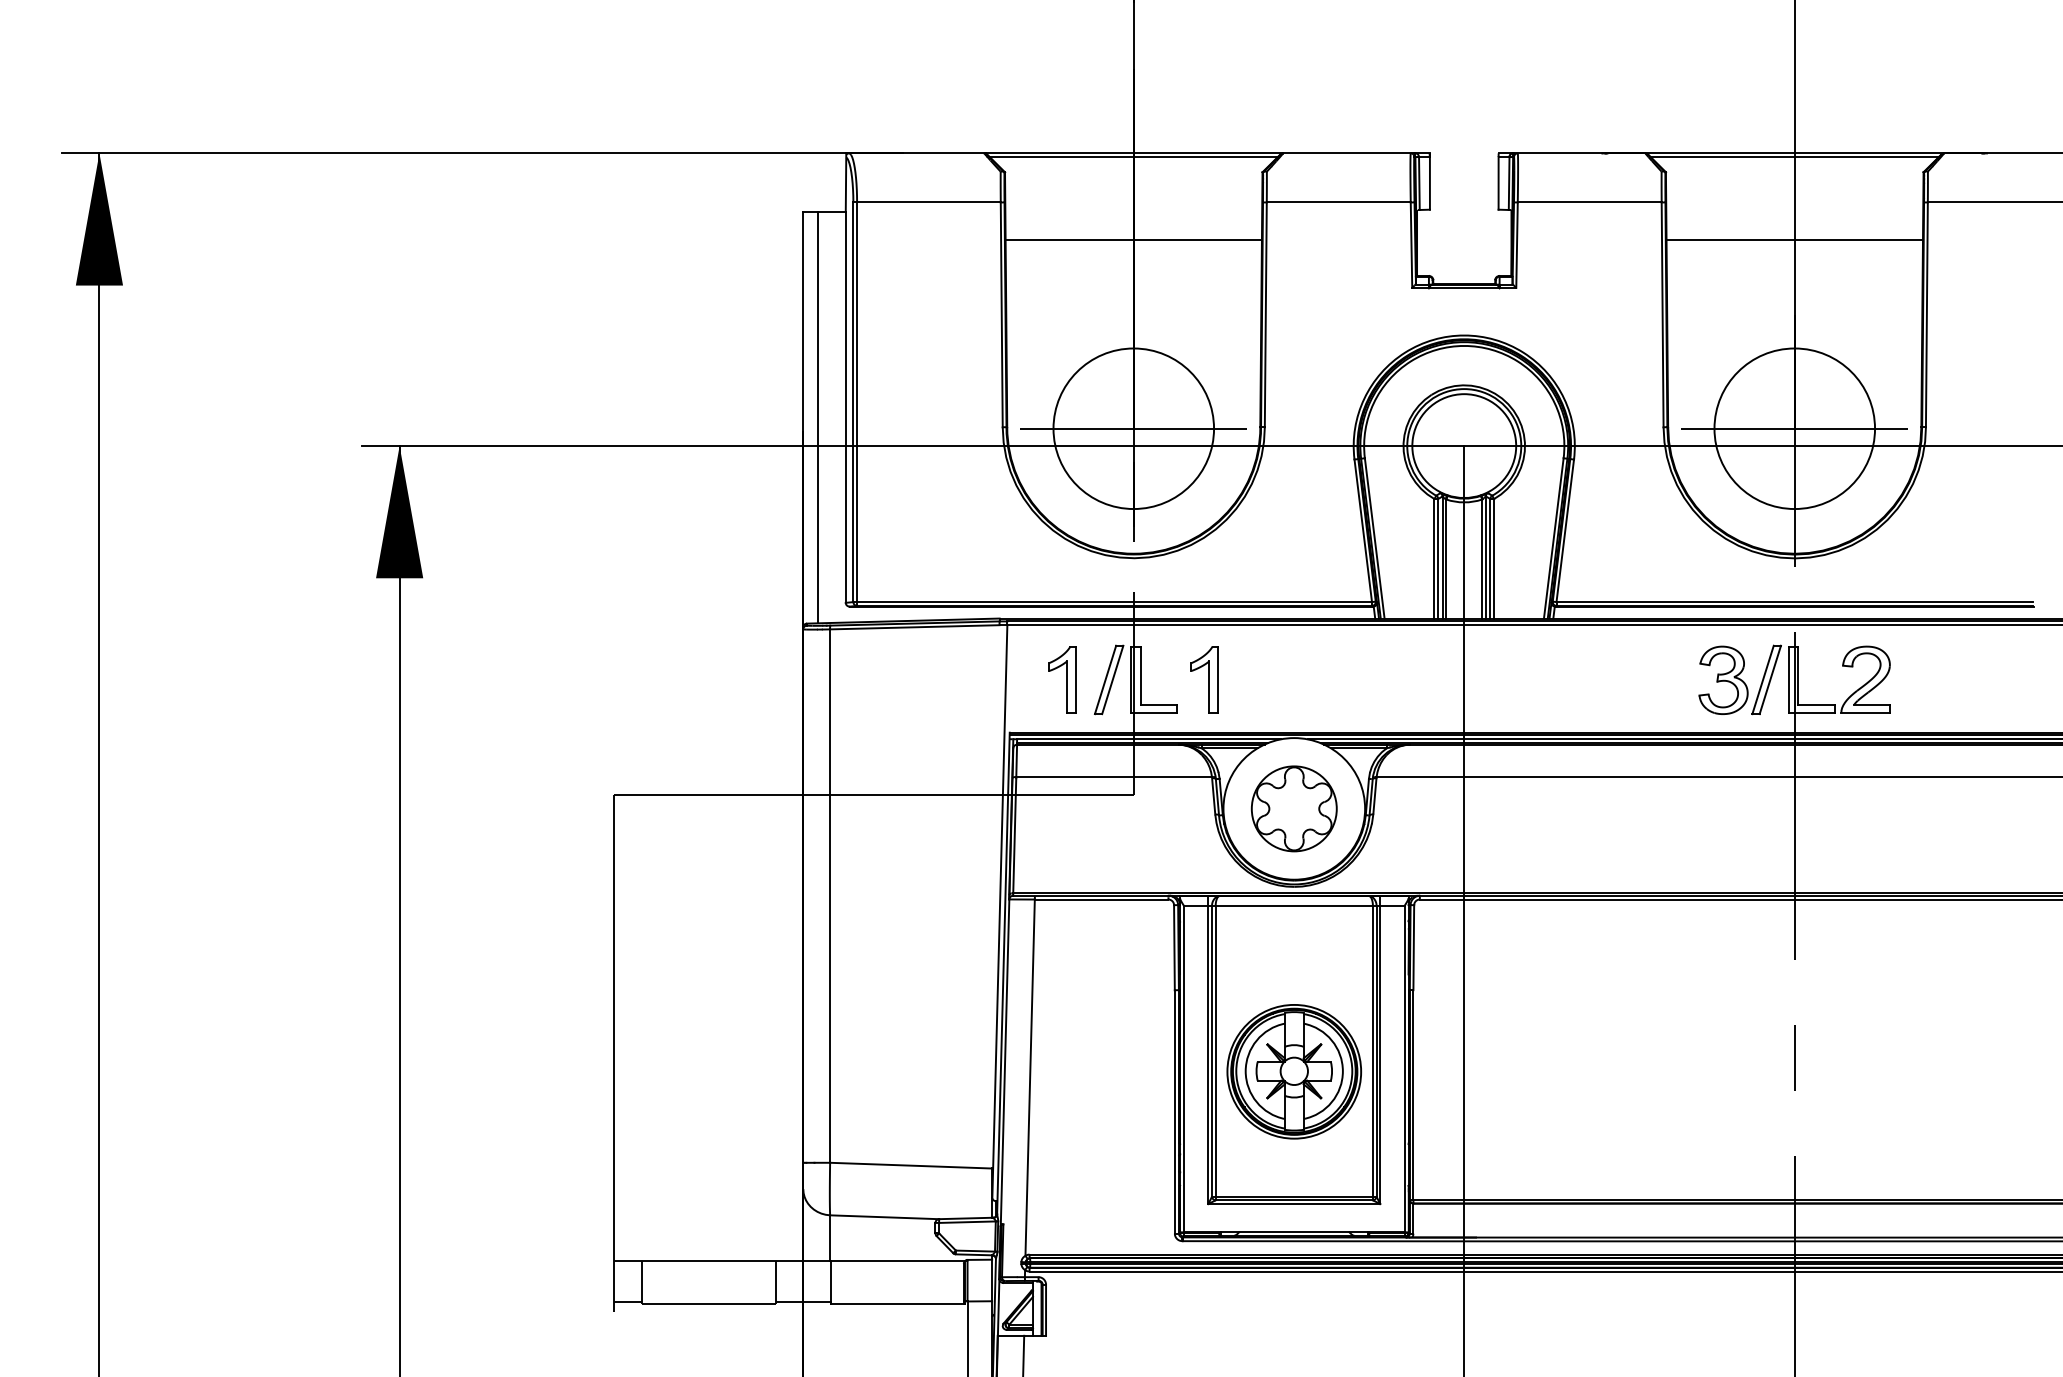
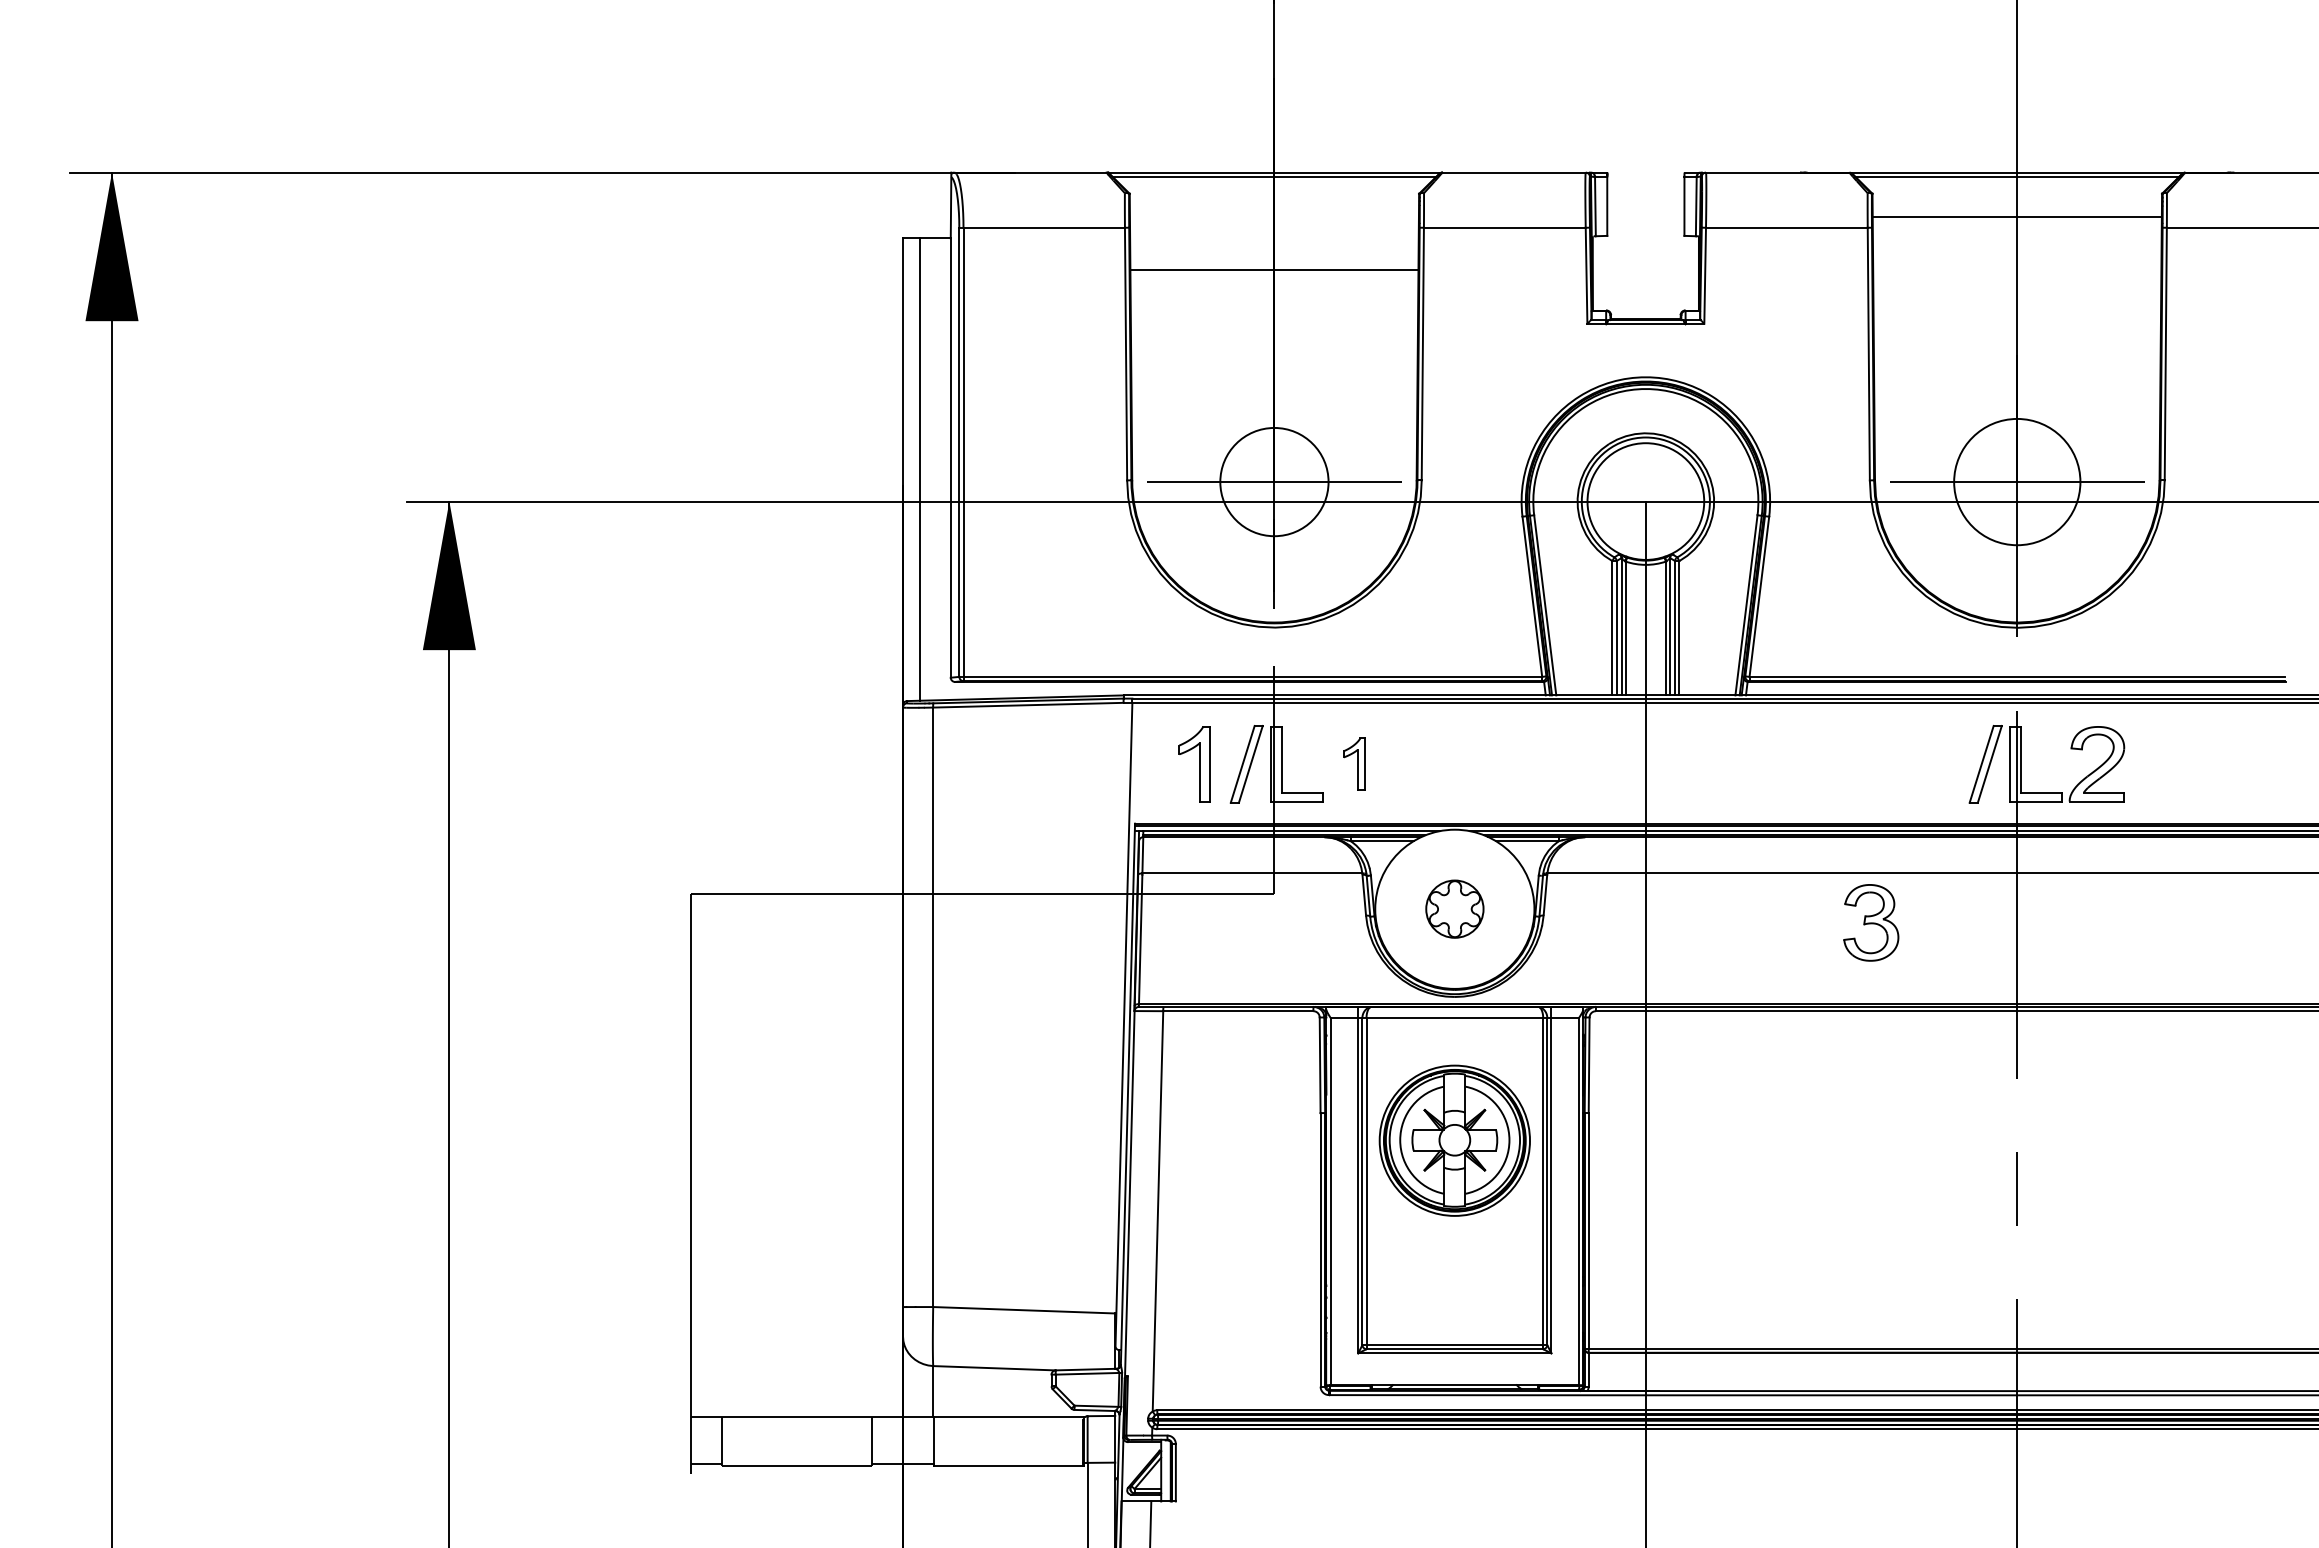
line: (1794, 239) -> (2017, 216), moved
circle: (1133, 428) -> (1274, 481), size x0.6
circle: (1794, 428) -> (2017, 481), size x0.7
part: (1205, 680) -> (1354, 764), size x0.7
part: (1723, 680) -> (1871, 922), moved
part: (1293, 808) -> (1454, 908), size x0.6
part: (1293, 1071) -> (1454, 1140), moved

